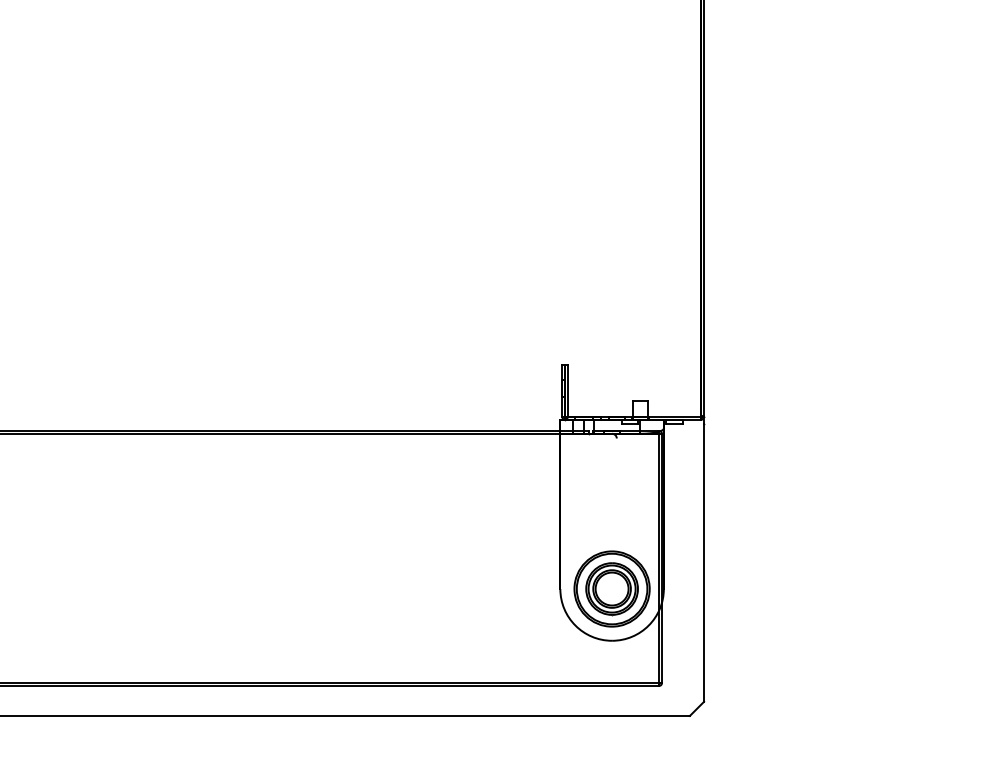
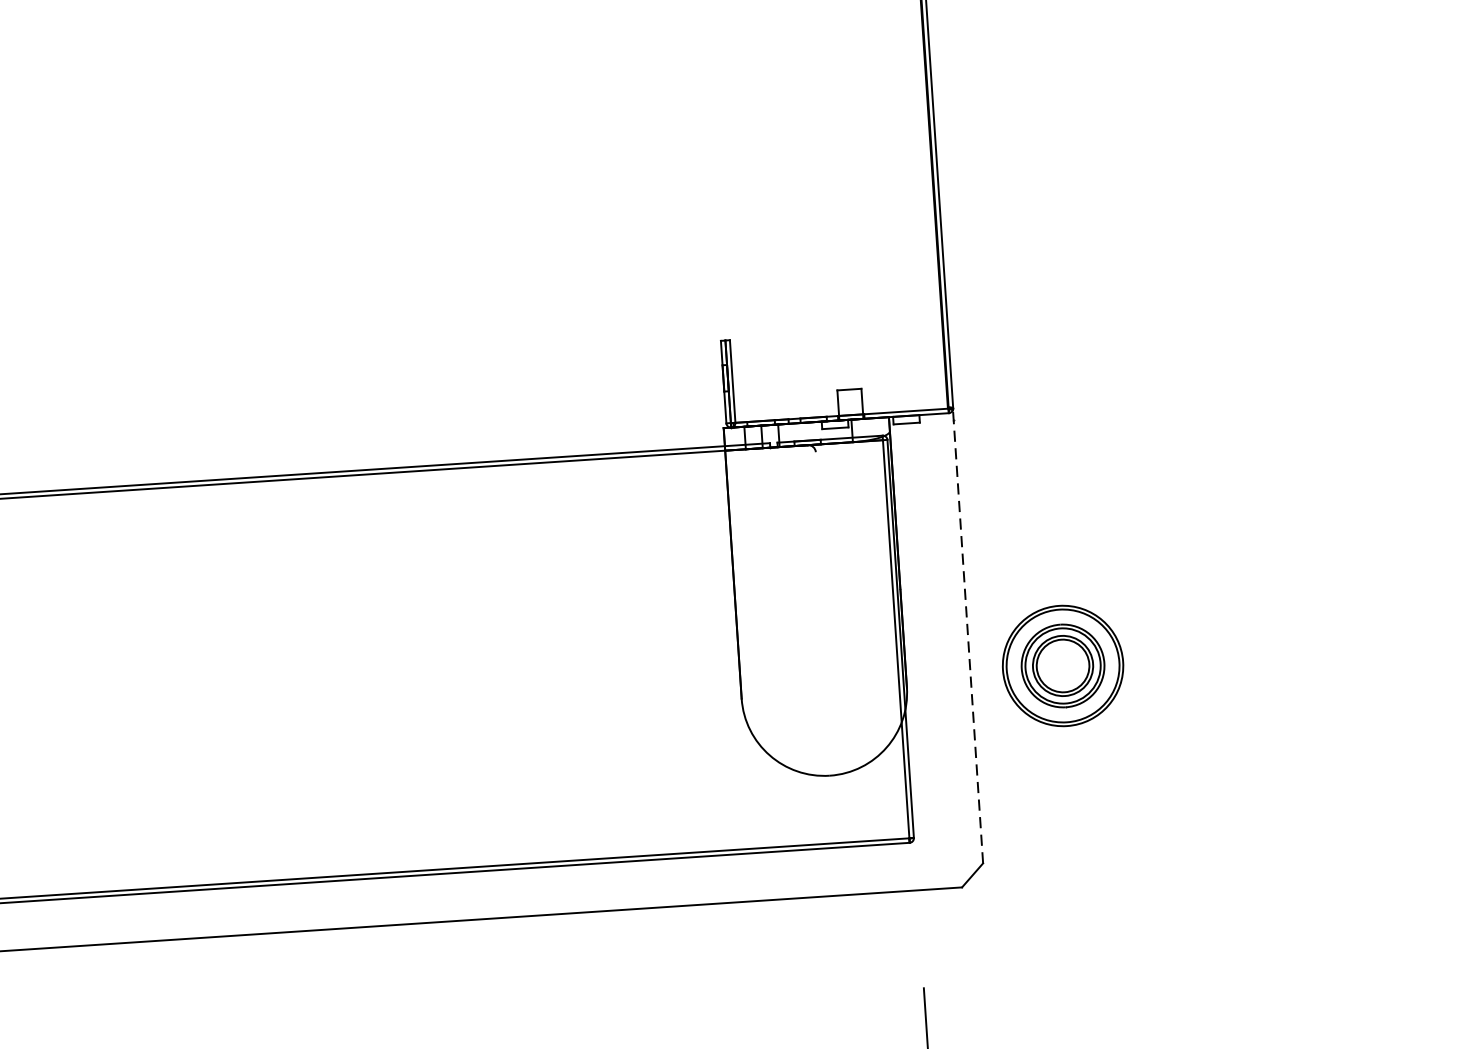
line: (704, 563) -> (969, 642), solid -> dashed
part: (611, 588) -> (1062, 665), moved

